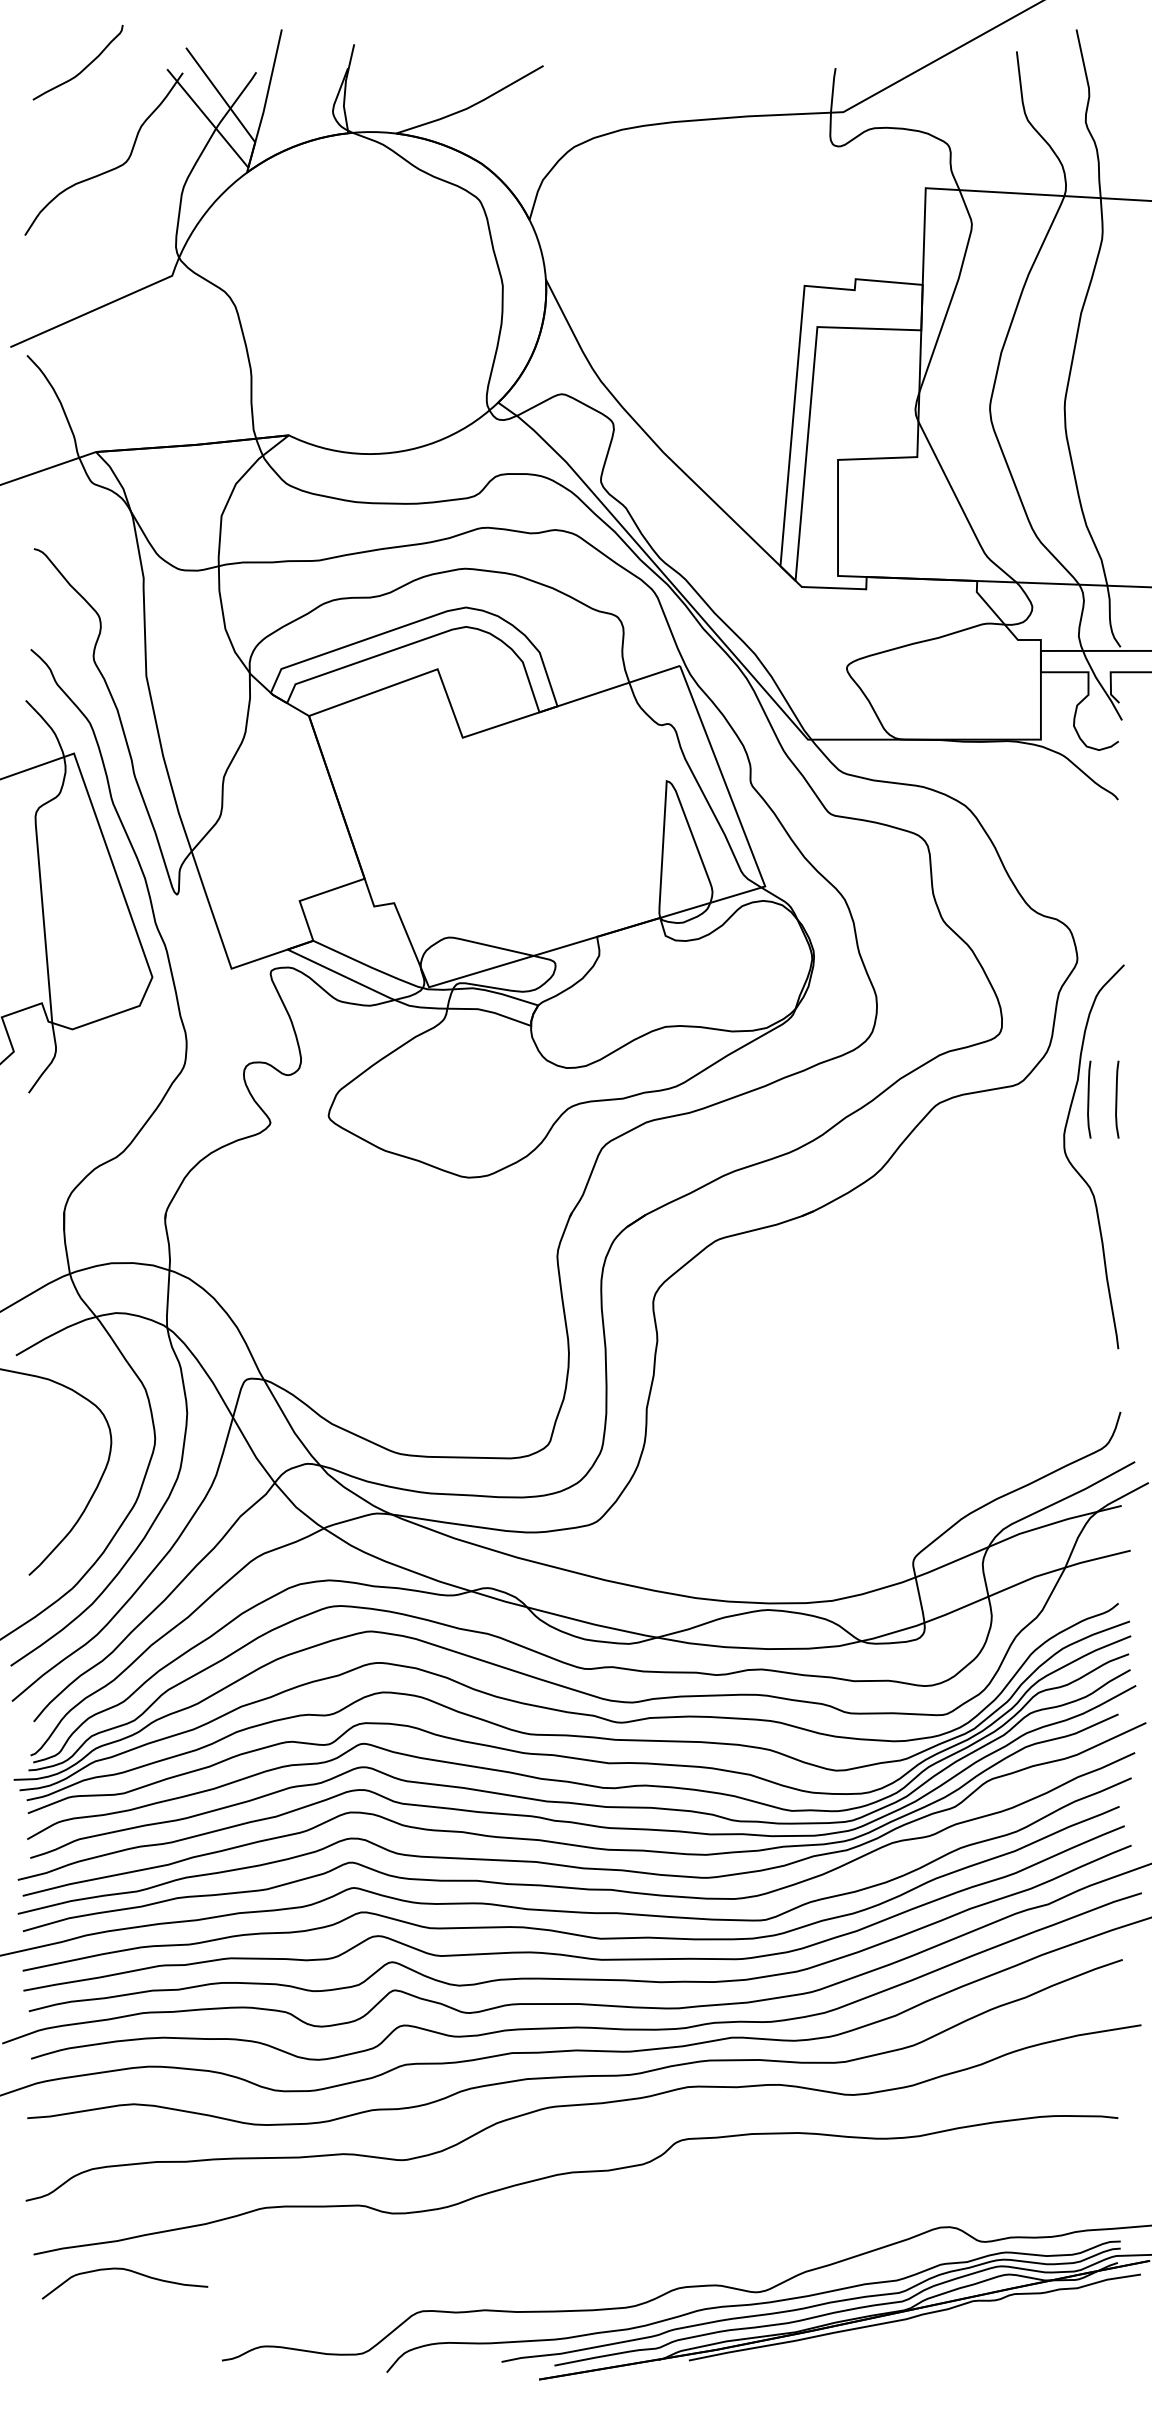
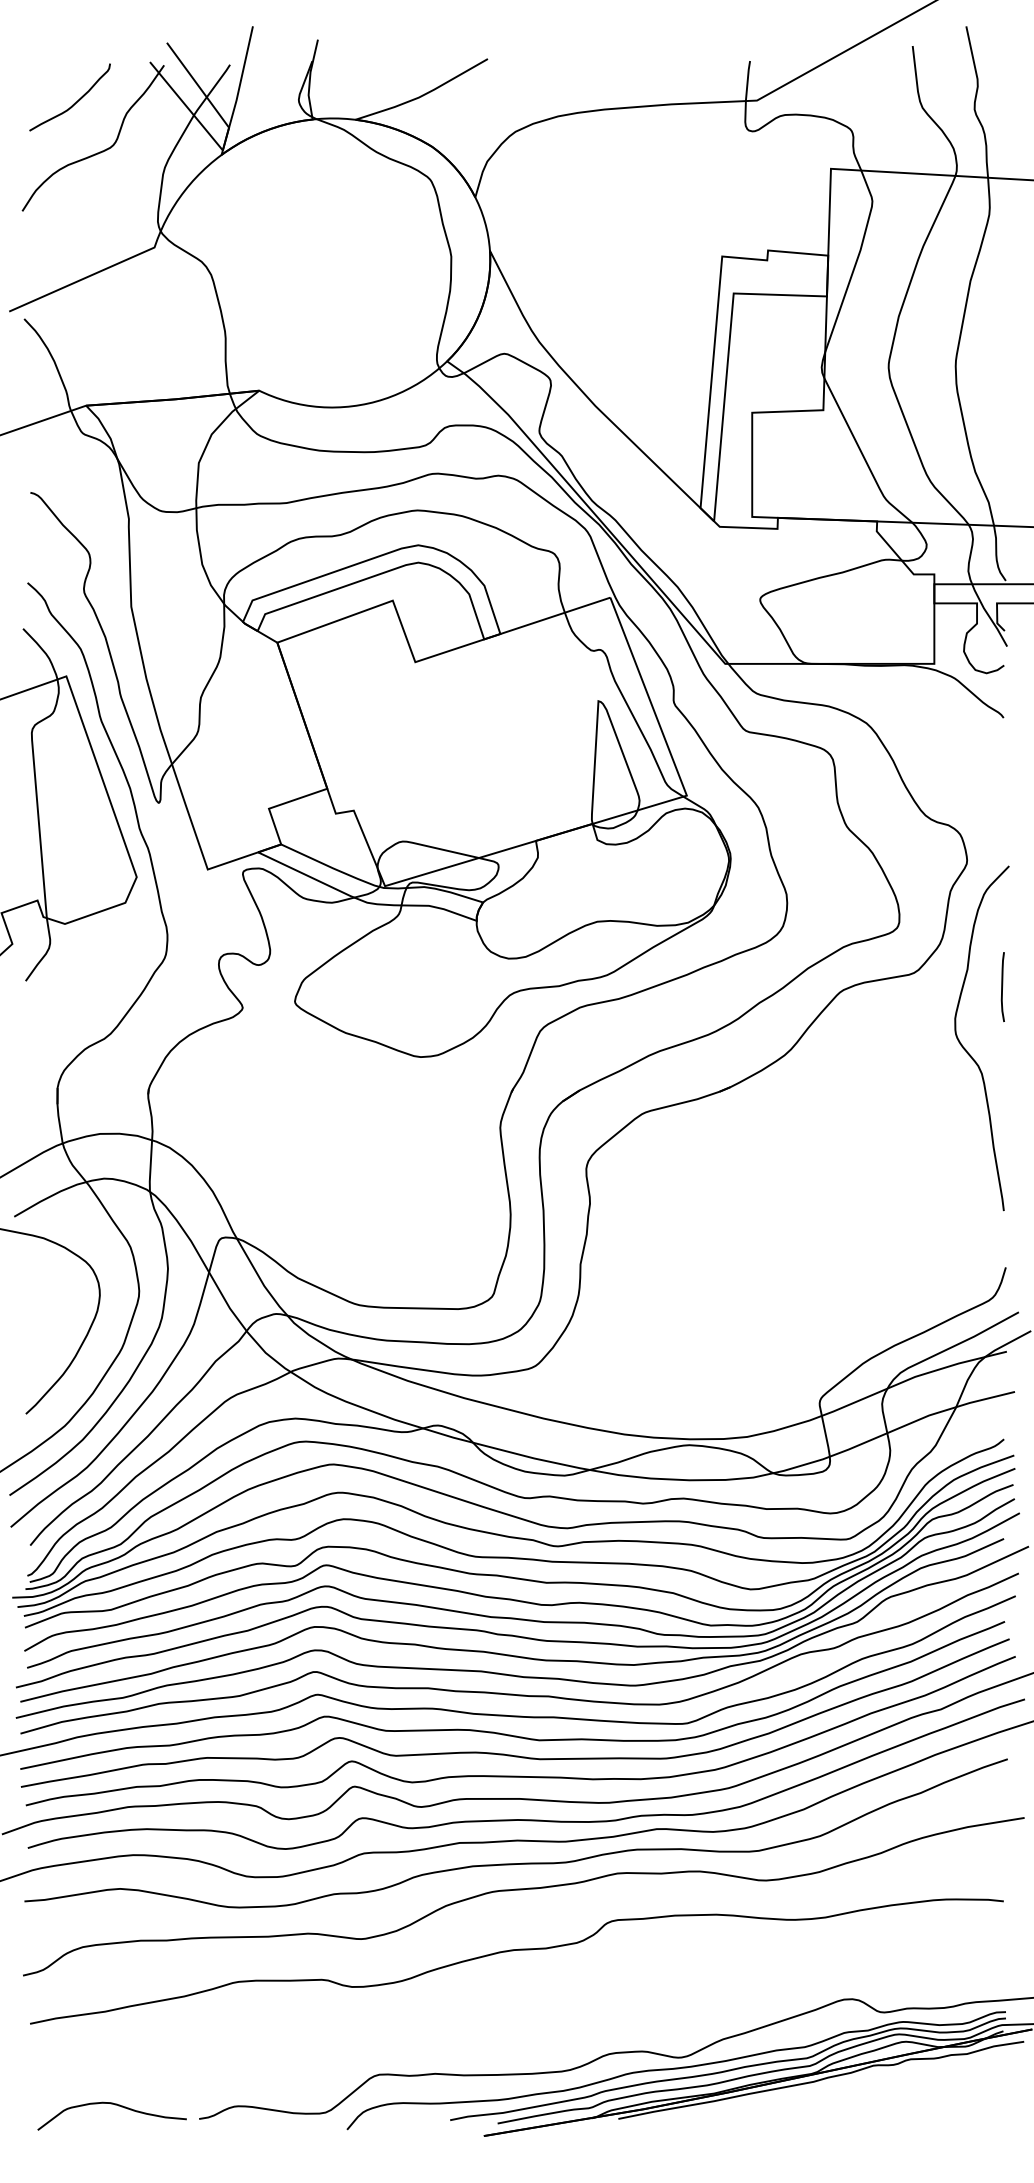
curve: (83, 68) -> (74, 102), moved
curve: (1089, 1099) -> (977, 986), removed
curve: (128, 2271) -> (115, 2105), moved

